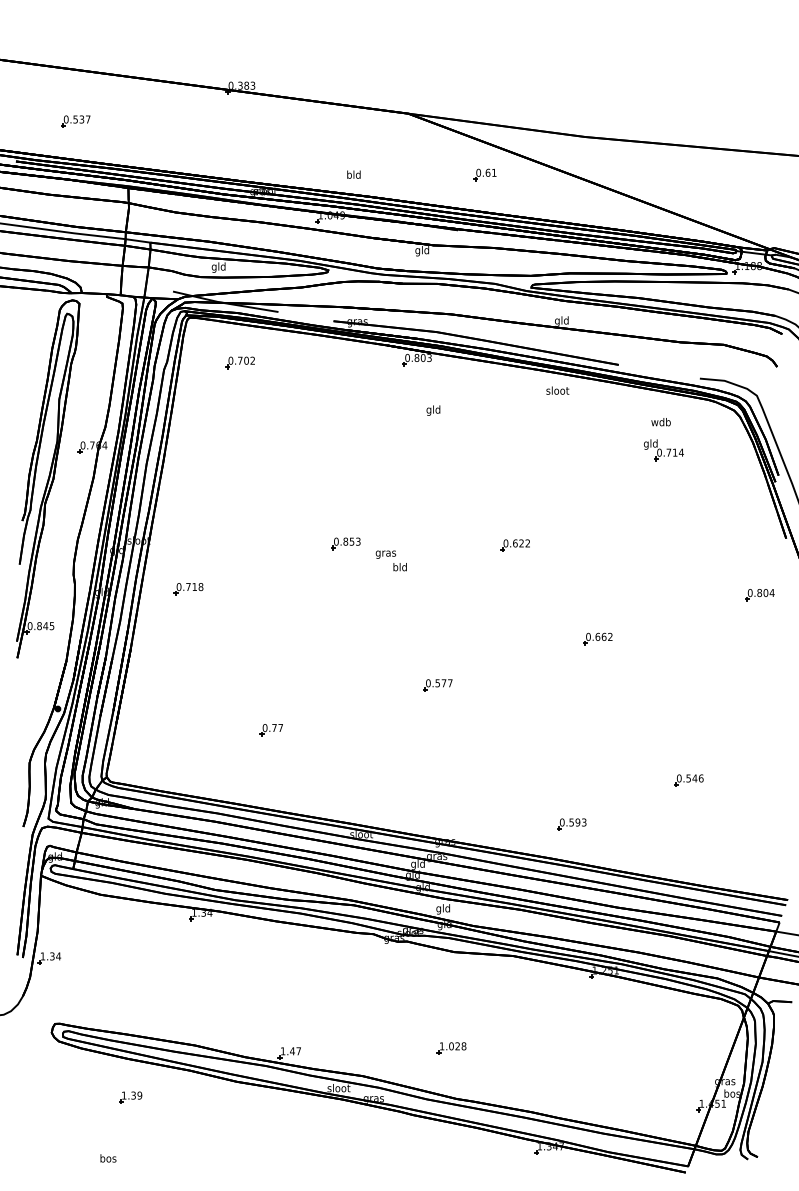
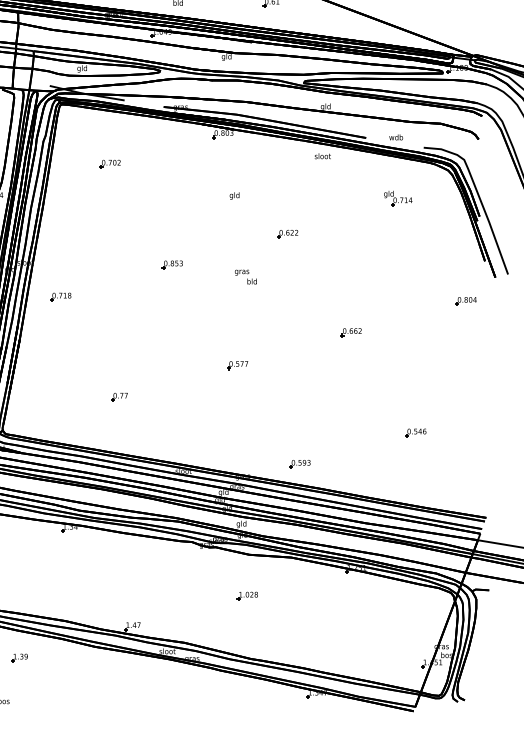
part: (239, 362) -> (109, 163), moved
text: (433, 410) -> (234, 195), moved
text: (660, 422) -> (395, 137), moved
part: (514, 545) -> (287, 234), moved
text: (390, 560) -> (245, 276), moved
part: (571, 824) -> (299, 464), moved
part: (451, 1048) -> (247, 596), moved

